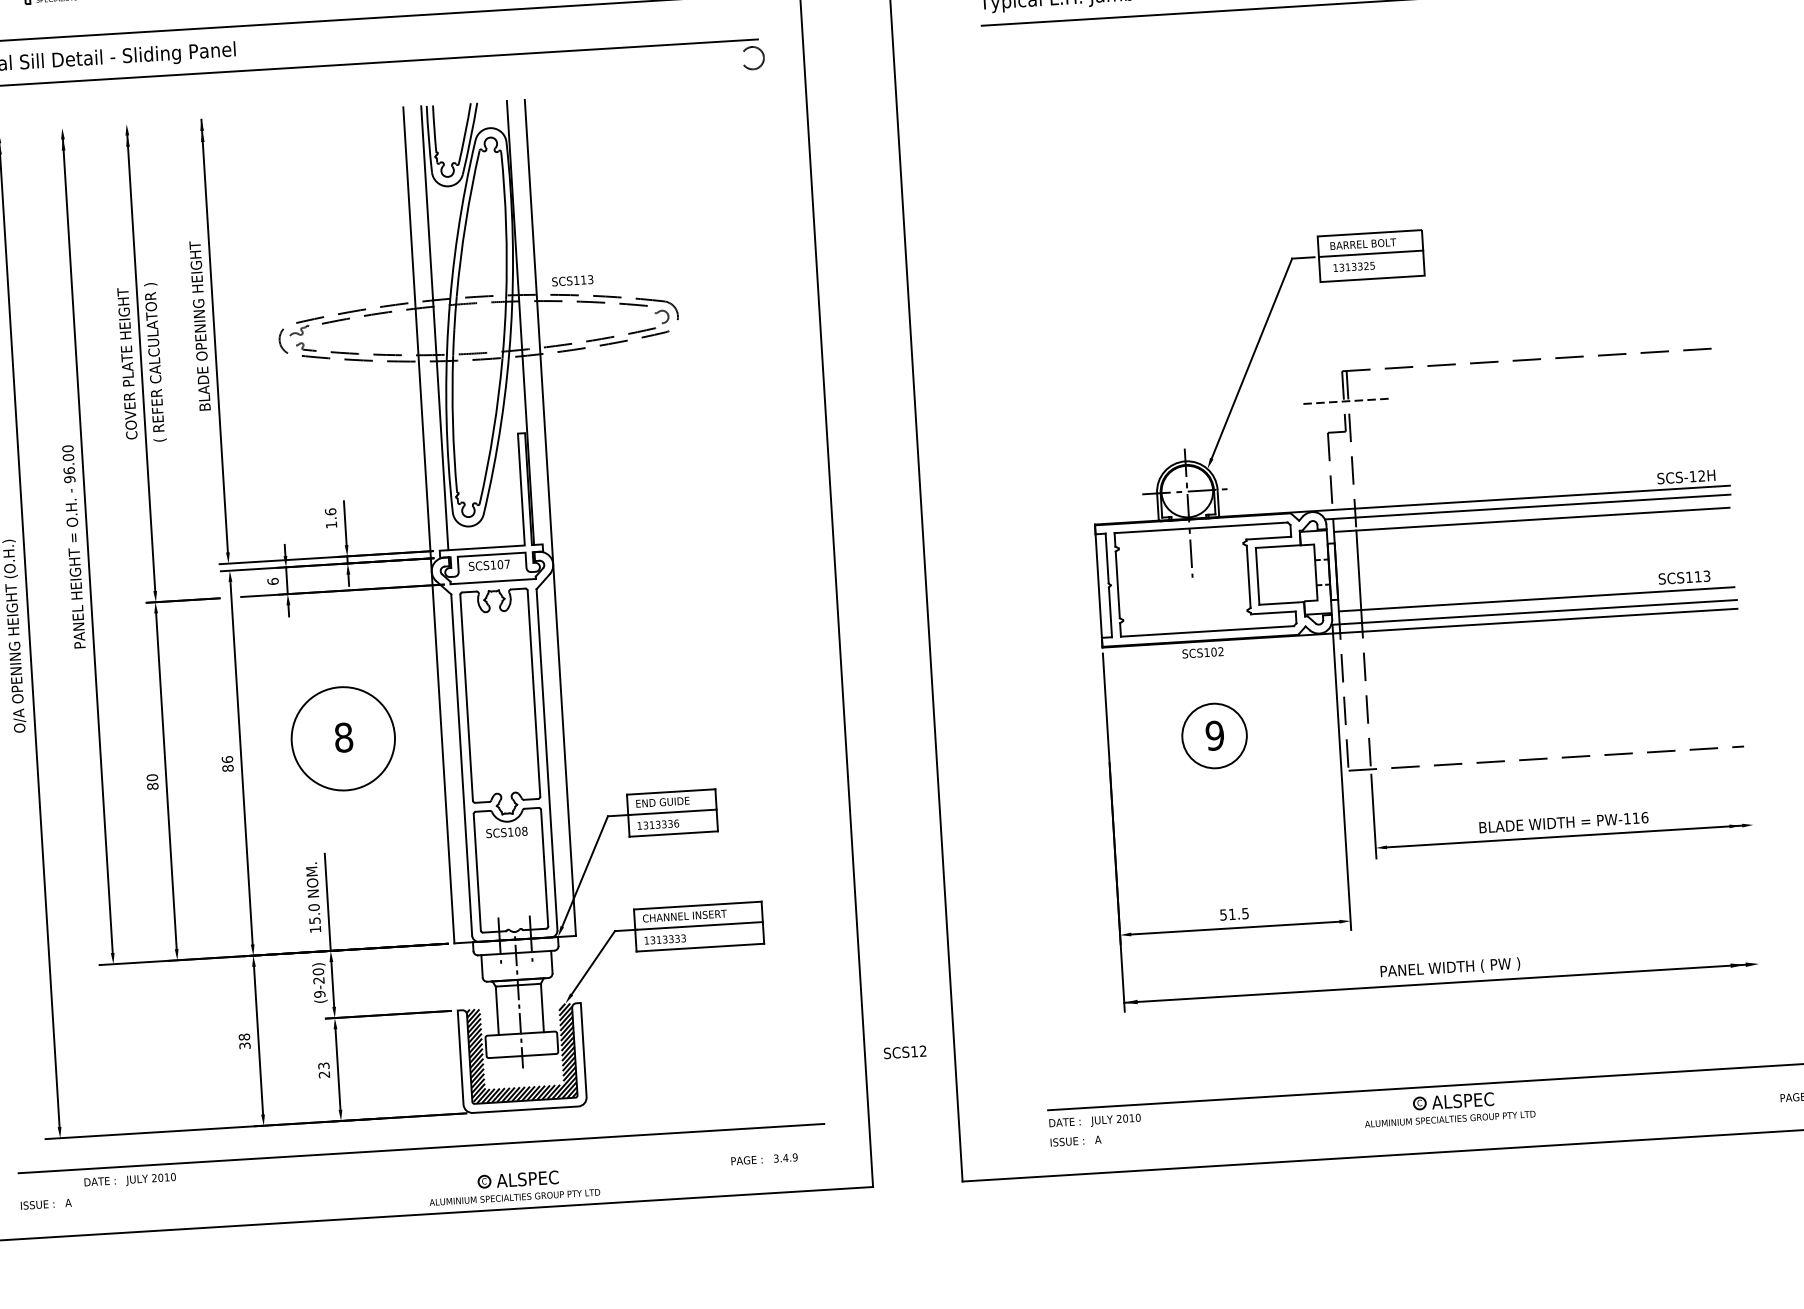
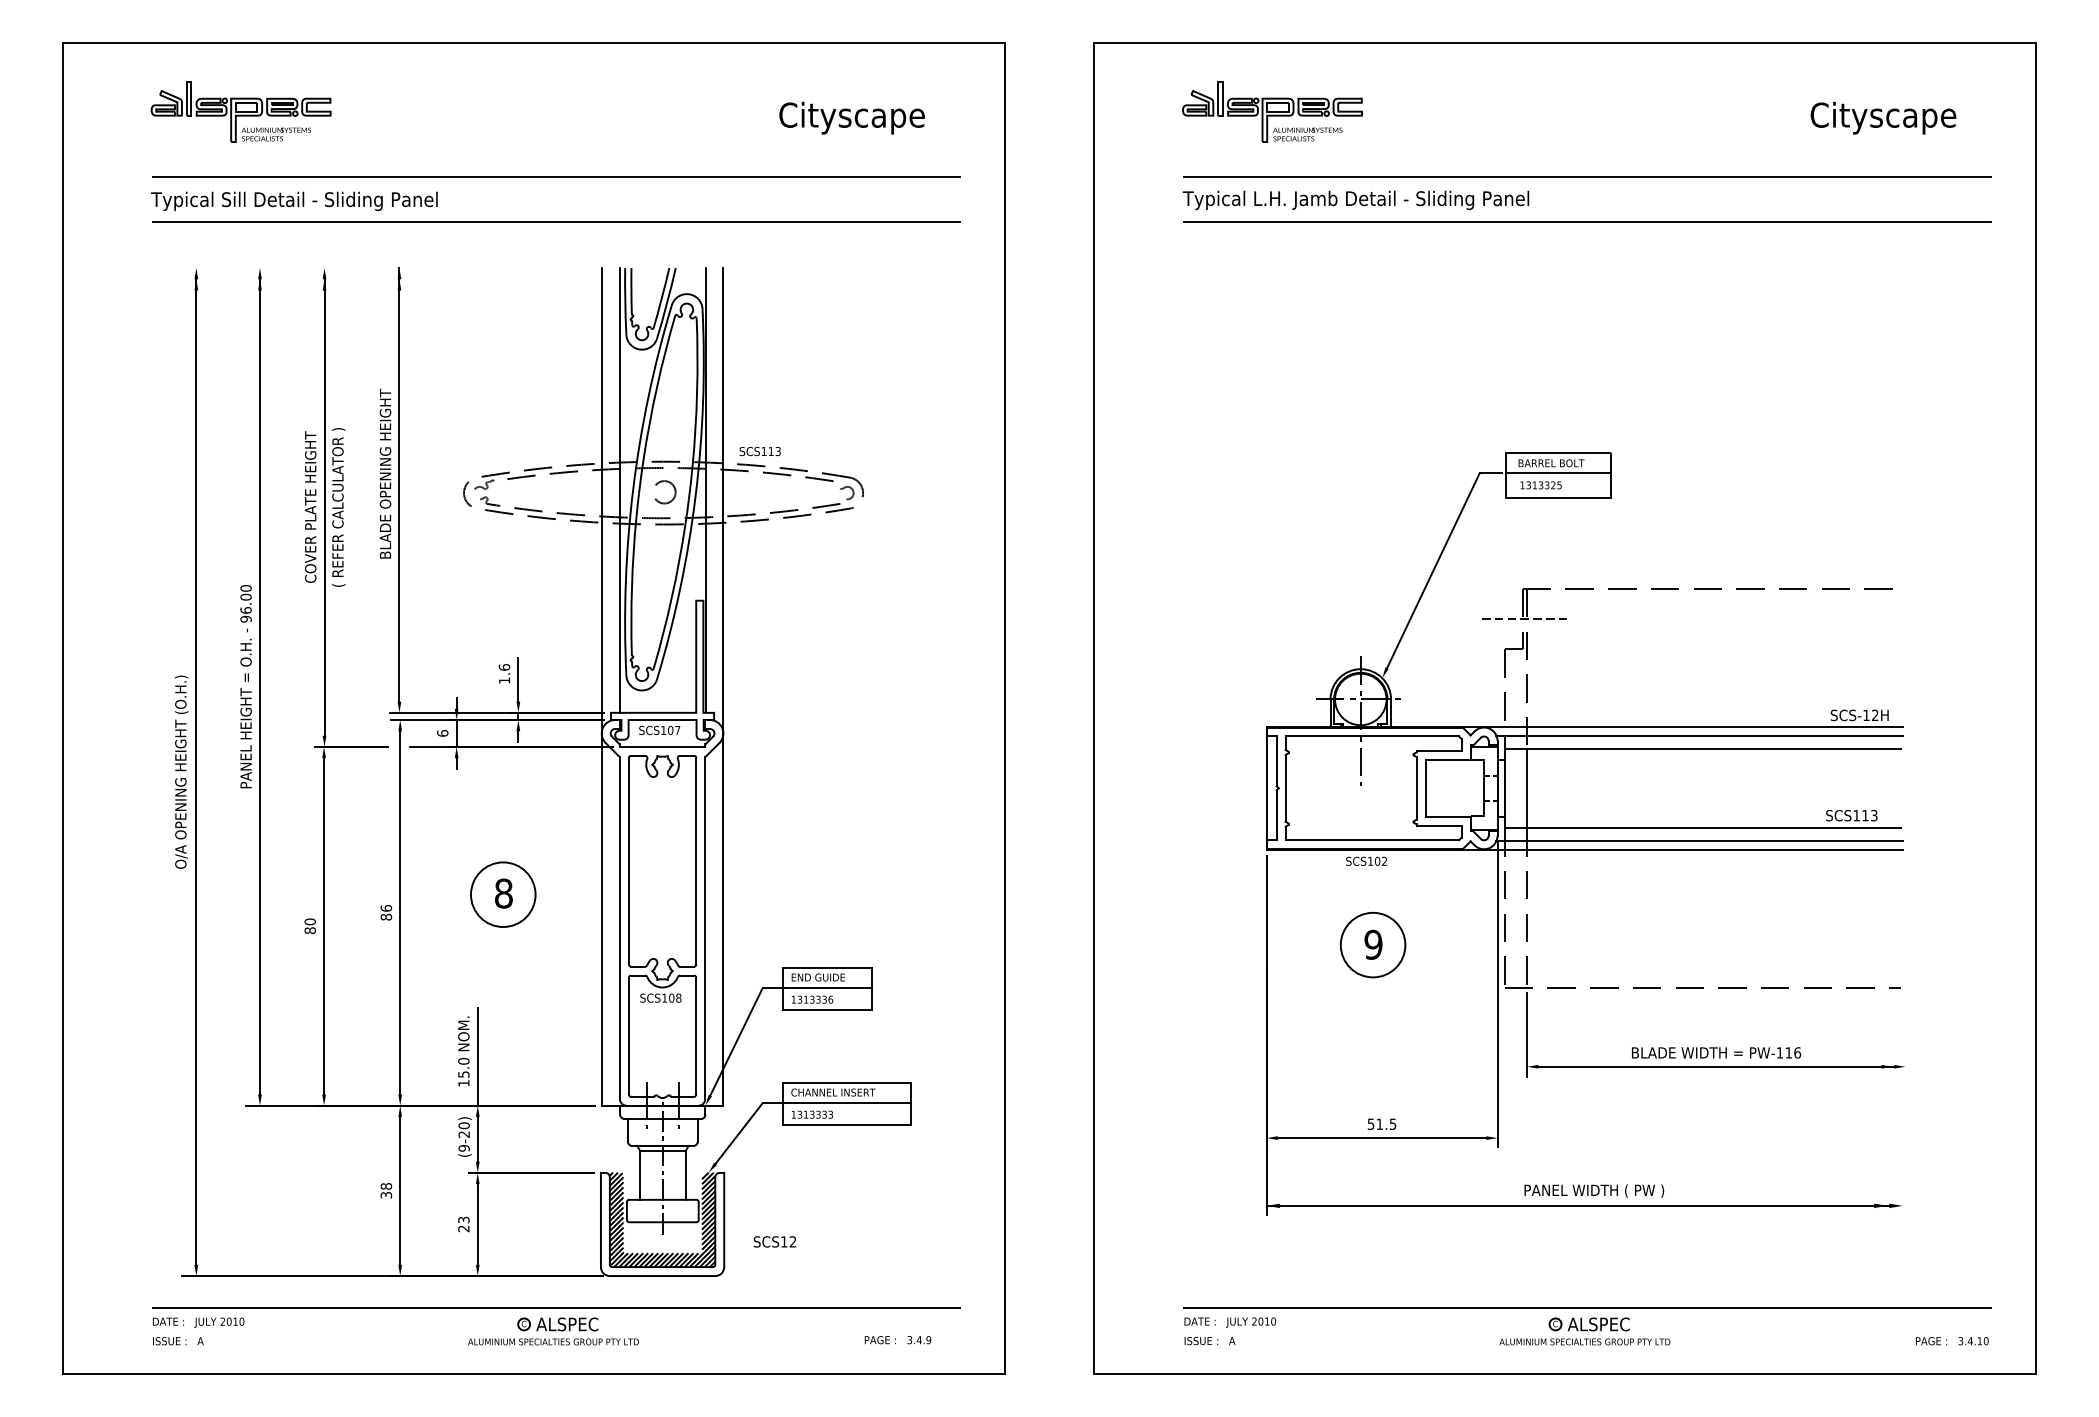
circle: (753, 58) -> (665, 492), moved
circle: (343, 738) -> (503, 894), size x0.62
text: (904, 1051) -> (774, 1241), moved
text: (130, 1180) -> (198, 1322), moved
part: (514, 1187) -> (553, 1331), moved

